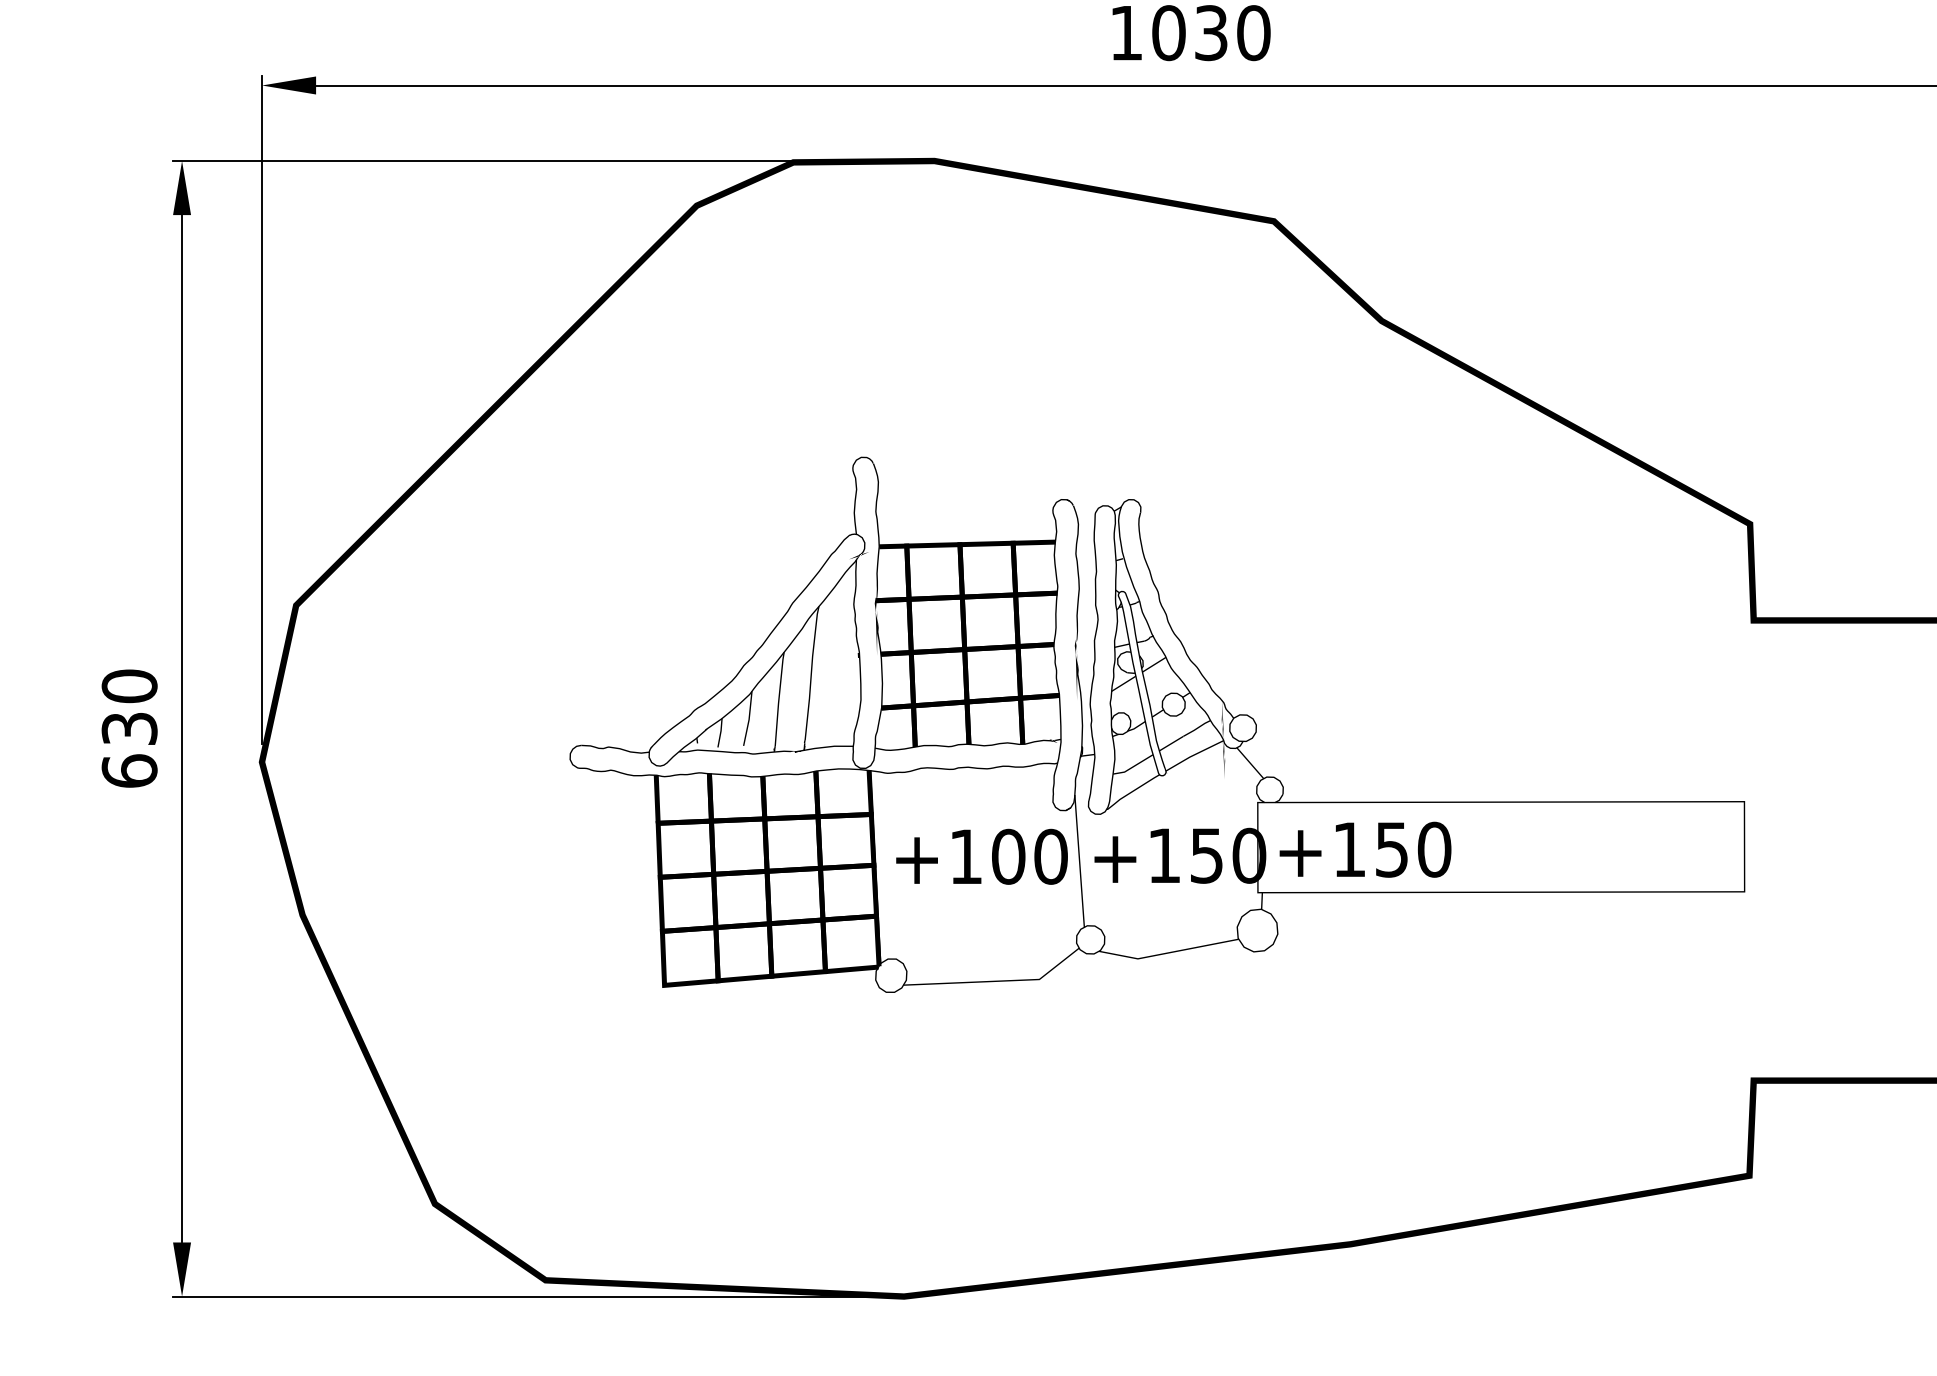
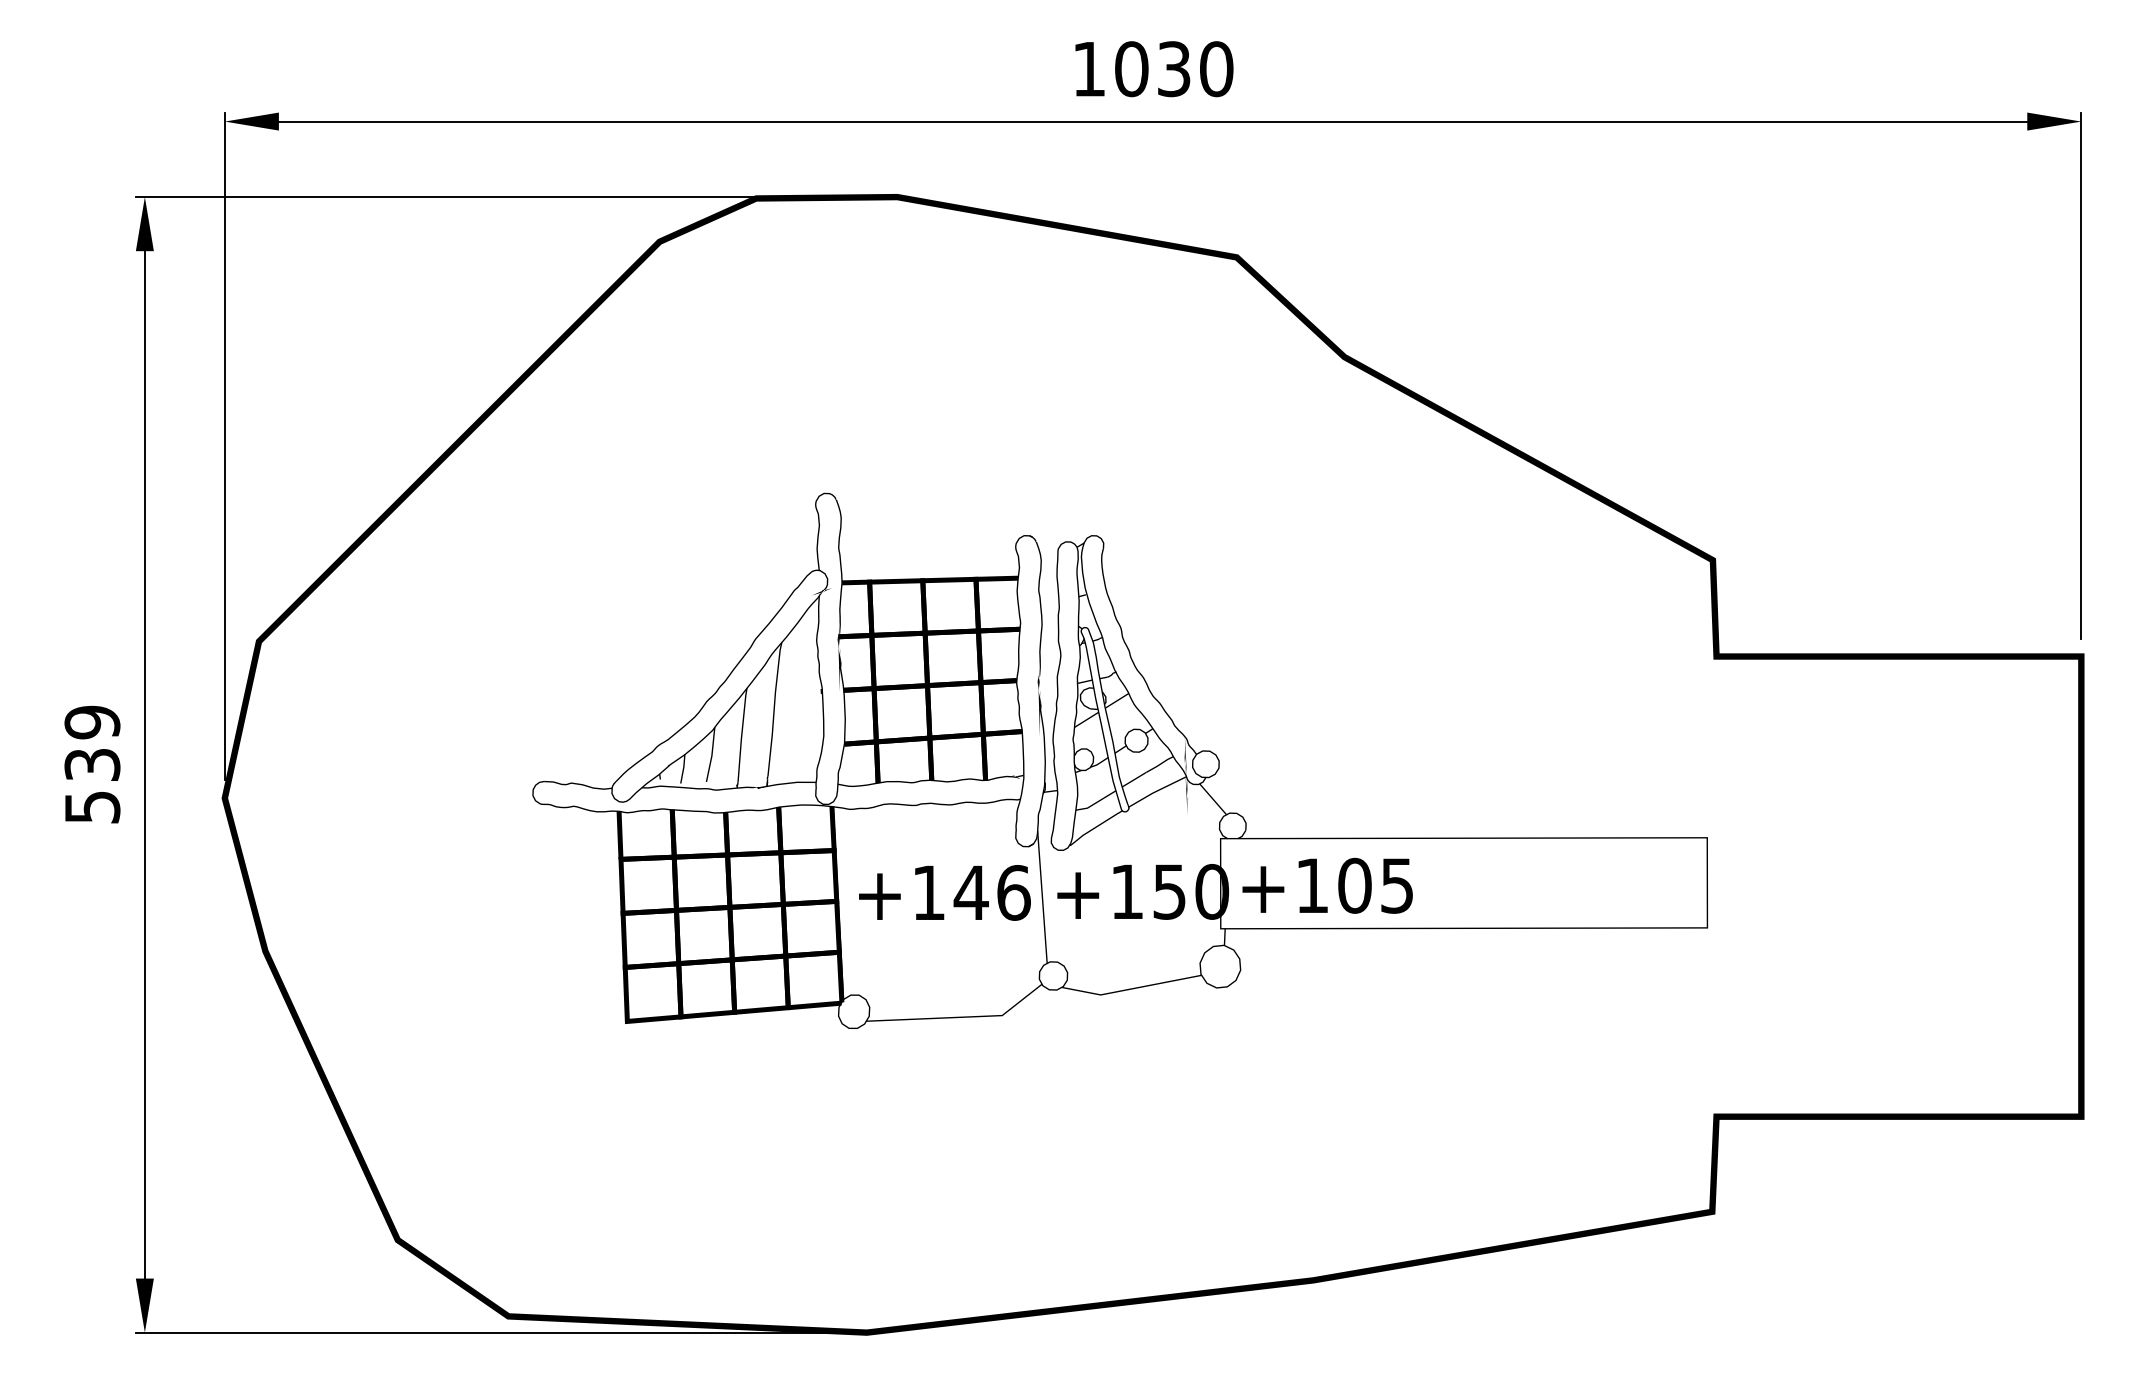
text: (129, 728) -> (92, 764), 630 -> 539
text: (1413, 849) -> (1376, 885), +150 -> +105
text: (1028, 856) -> (991, 892), +100 -> +146

